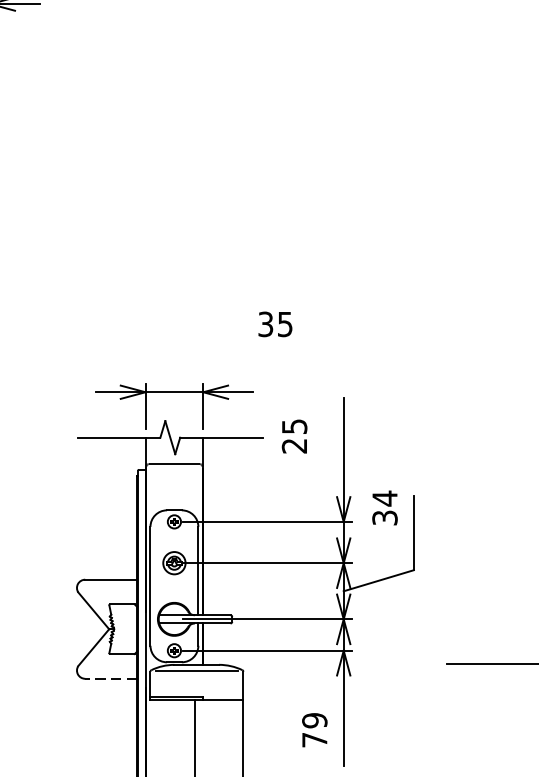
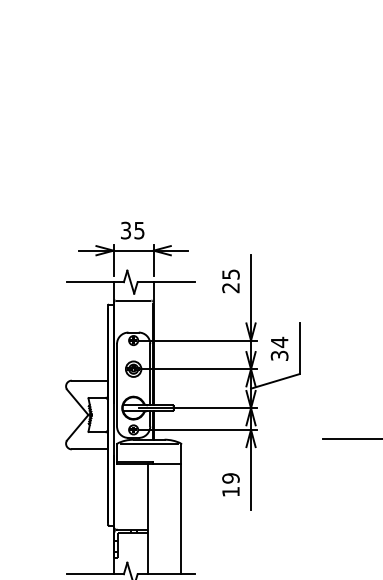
text: (275, 324) -> (132, 230), moved
text: (293, 436) -> (230, 281), moved
text: (384, 507) -> (279, 348), moved
line: (110, 678) -> (89, 449), dashed -> solid
text: (314, 739) -> (230, 491), 79 -> 19

